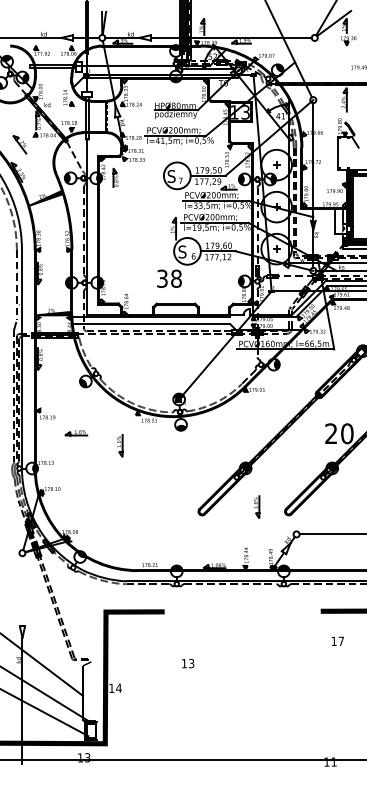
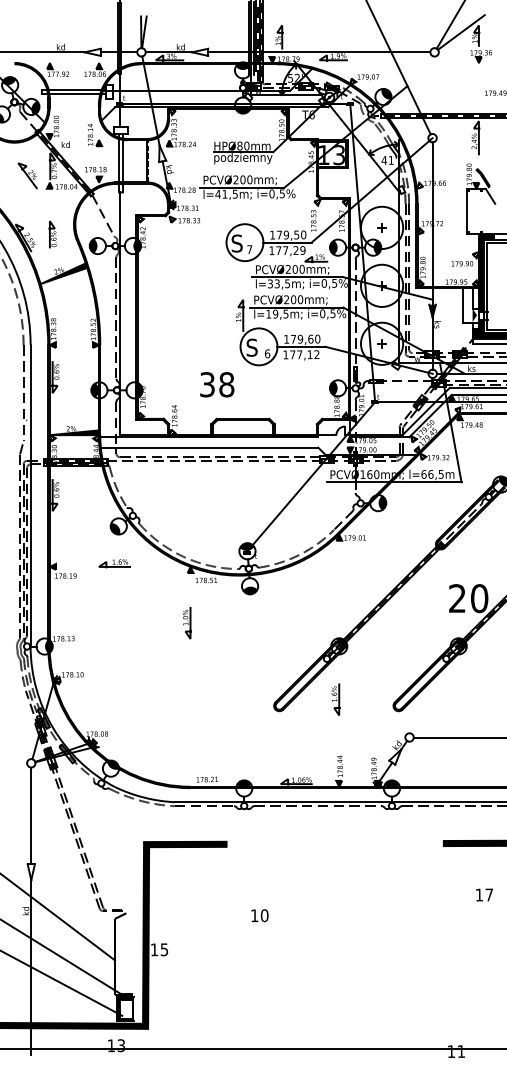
part: (19, 144) -> (27, 175), moved
part: (115, 177) -> (52, 234), moved
text: (169, 278) -> (217, 384), moved
part: (76, 432) -> (114, 563), moved
part: (120, 446) -> (187, 623), moved
part: (256, 506) -> (335, 699), moved
line: (22, 590) -> (31, 815), added
text: (337, 640) -> (484, 894), moved
text: (191, 663) -> (264, 915), 13 -> 10
text: (119, 688) -> (164, 949), 14 -> 15

